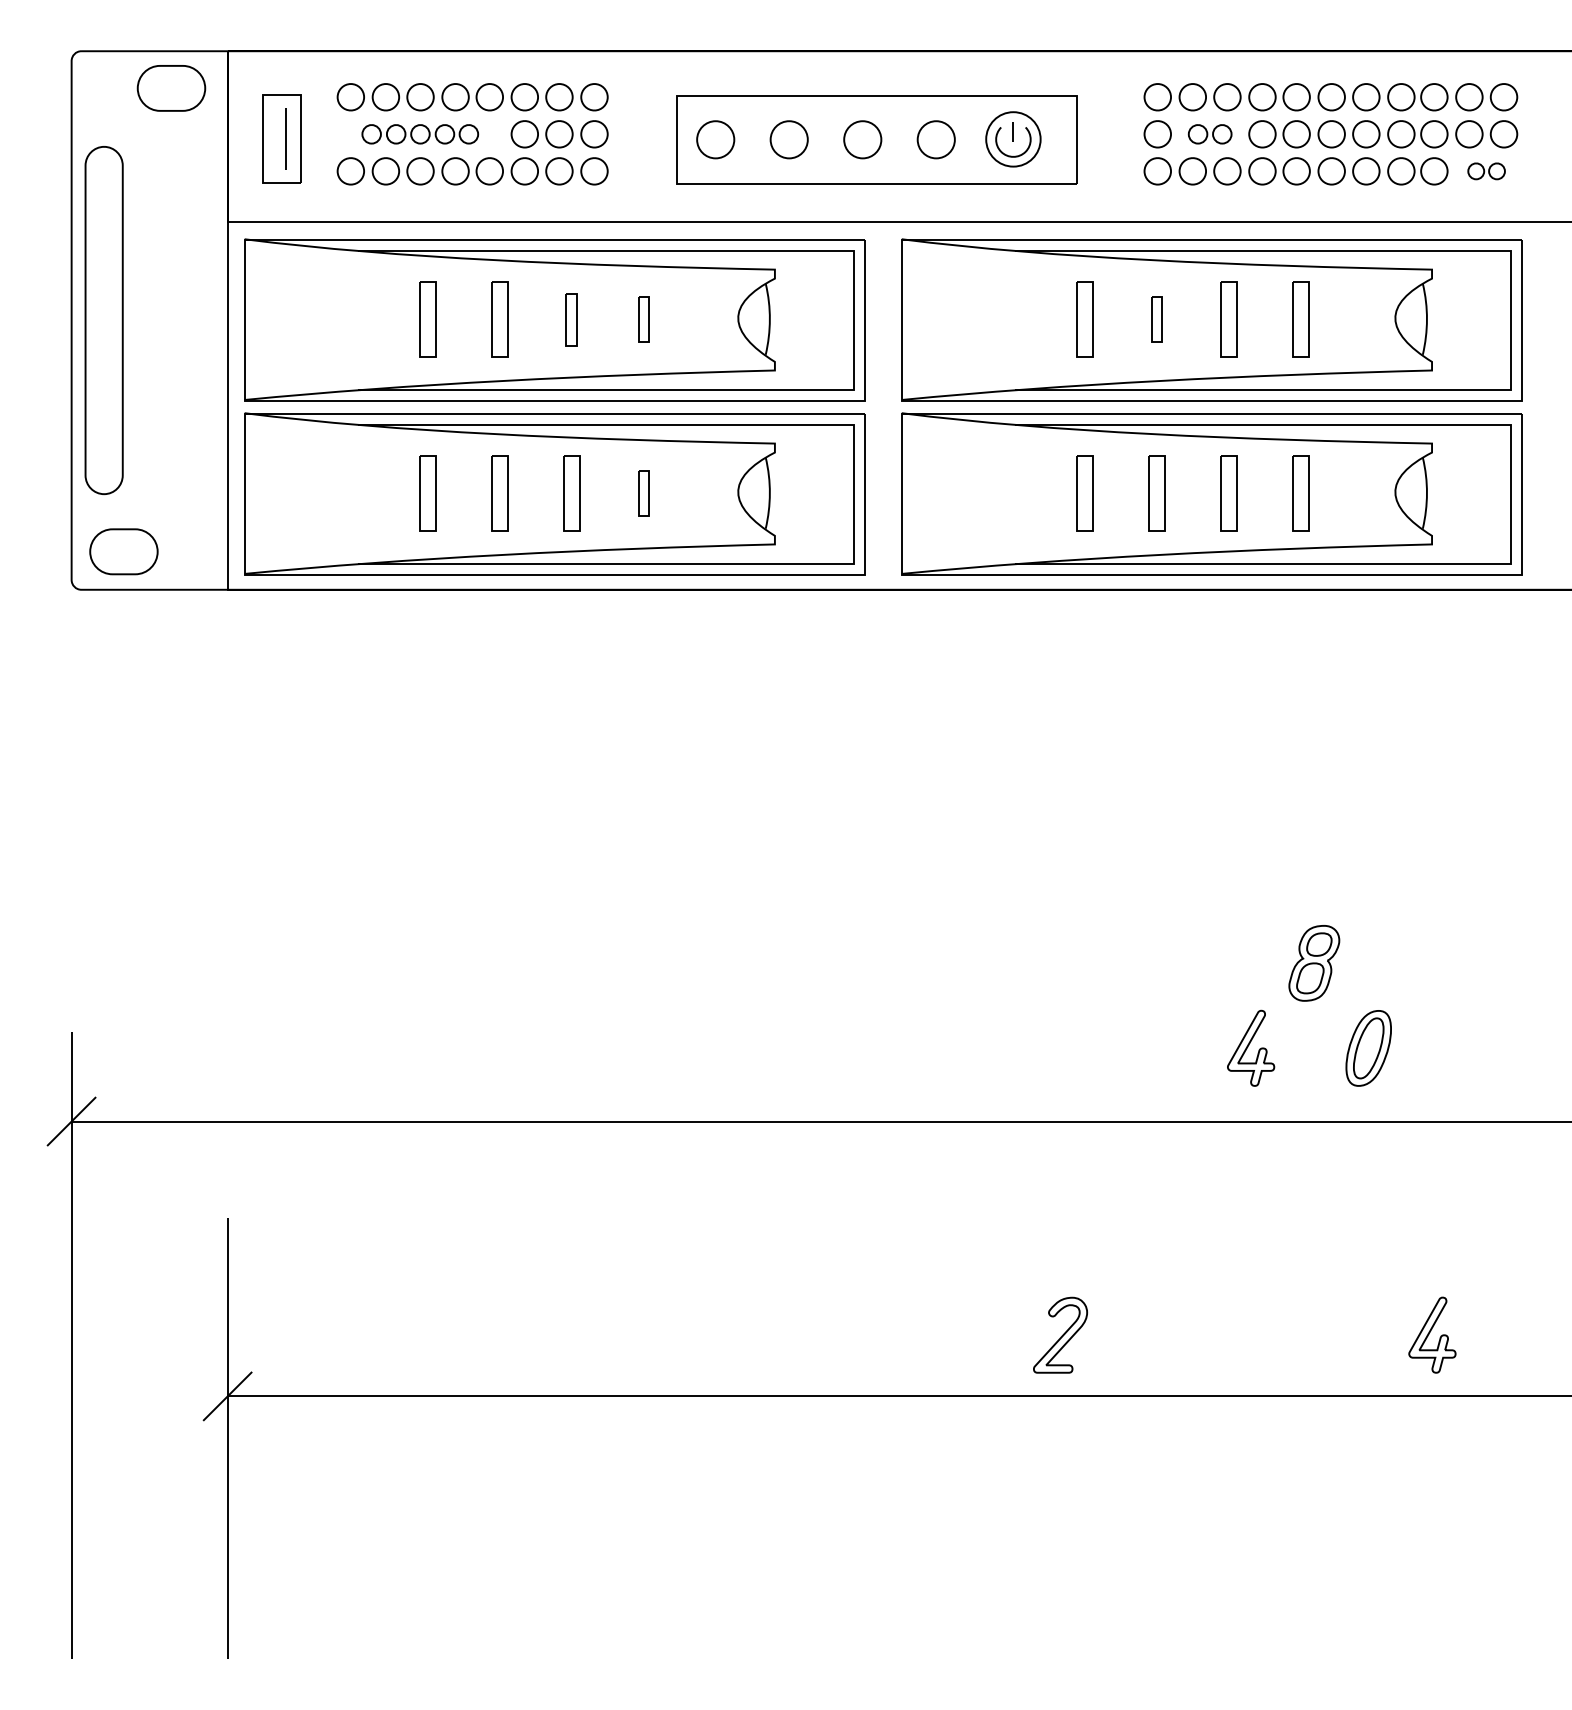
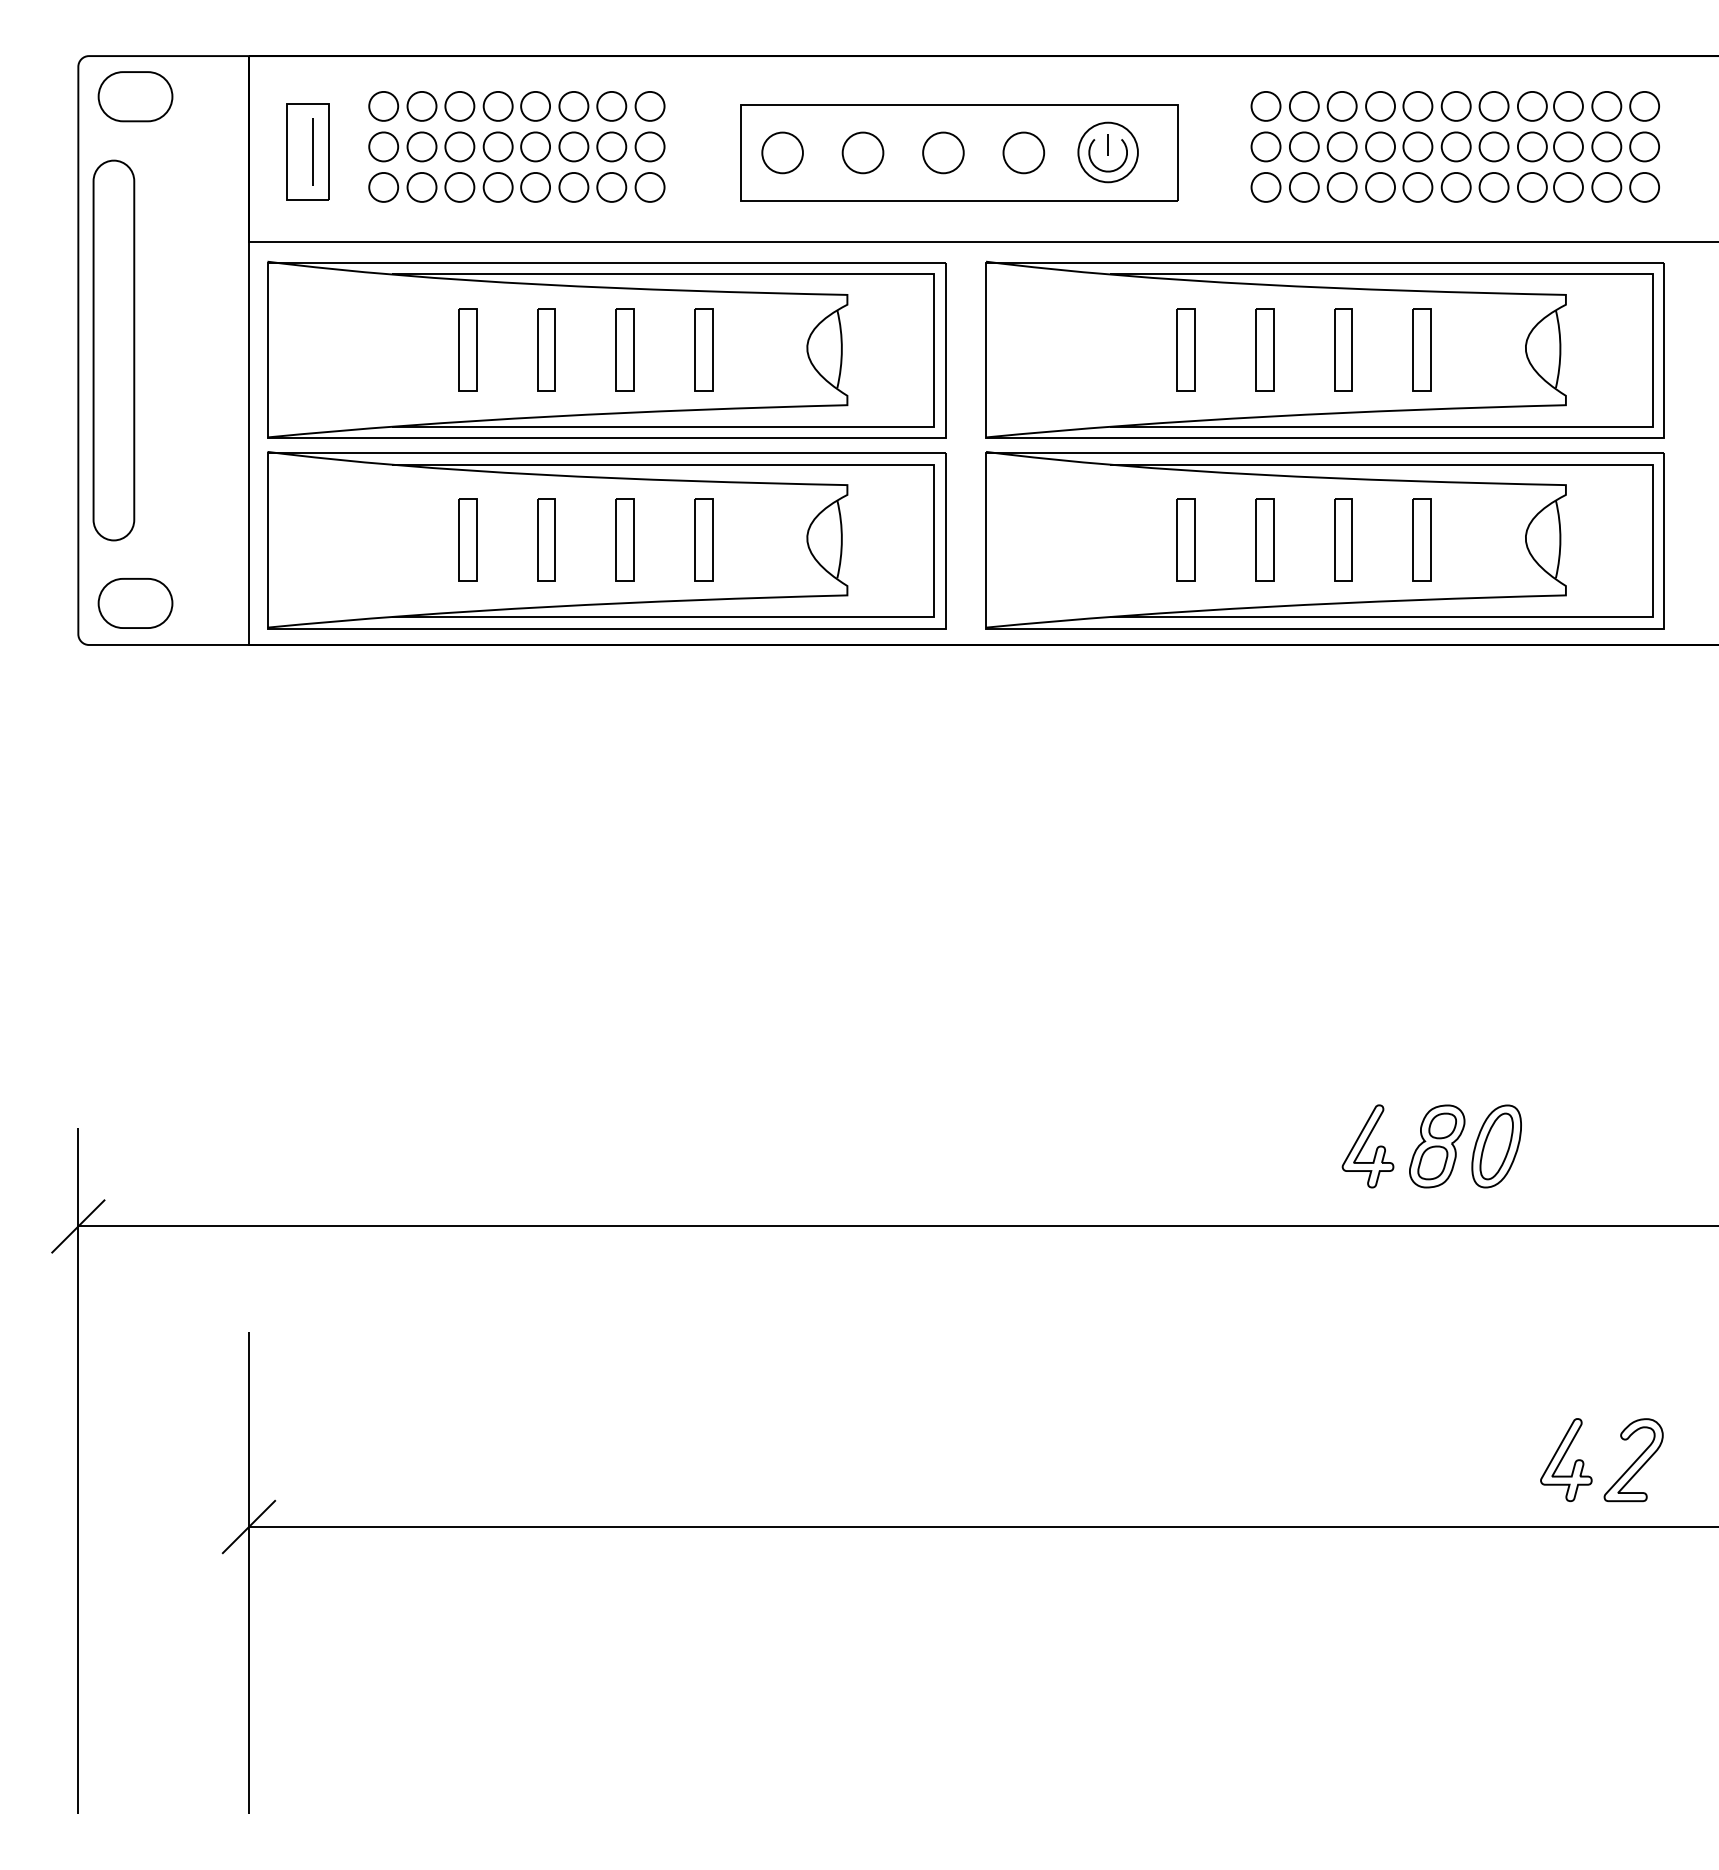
part: (171, 88) -> (135, 96), moved
part: (420, 133) -> (459, 146), size x1.43
part: (1210, 133) -> (1323, 146), size x1.43
part: (1486, 171) -> (1625, 187), size x1.67
part: (571, 319) -> (624, 349), size x1.43
part: (643, 319) -> (703, 349), size x1.67
part: (1156, 319) -> (1264, 349), size x1.67
part: (643, 493) -> (703, 539), size x1.67
part: (1314, 963) -> (1437, 1146), moved
part: (1060, 1335) -> (1633, 1460), moved

